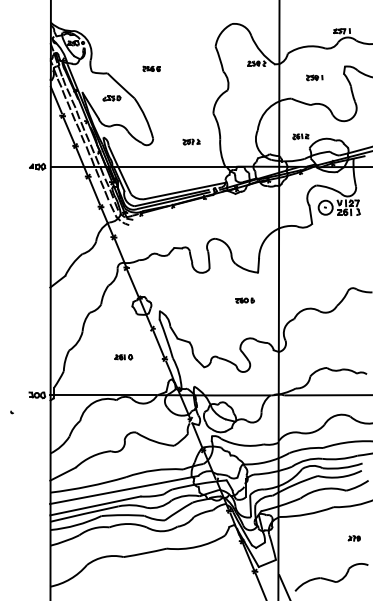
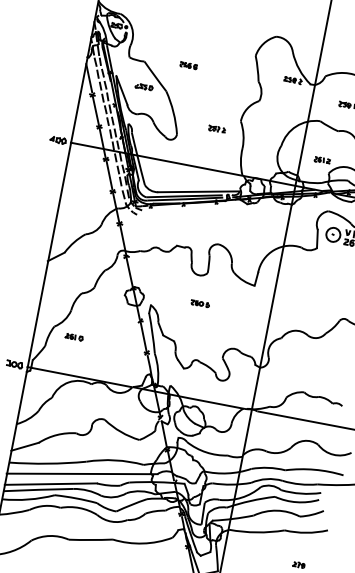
part: (191, 141) -> (217, 128), moved
part: (244, 300) -> (199, 303), moved
part: (123, 357) -> (74, 337), moved

